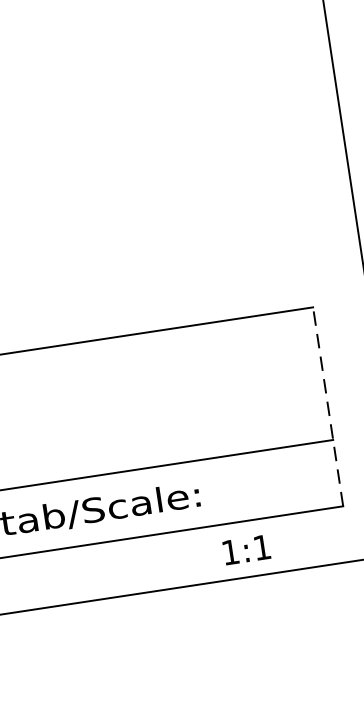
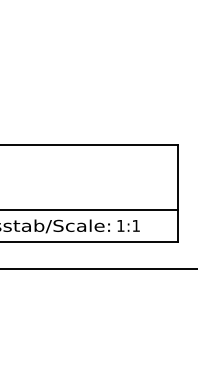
line: (327, 406) -> (177, 193), dashed -> solid
text: (246, 549) -> (128, 225), moved

